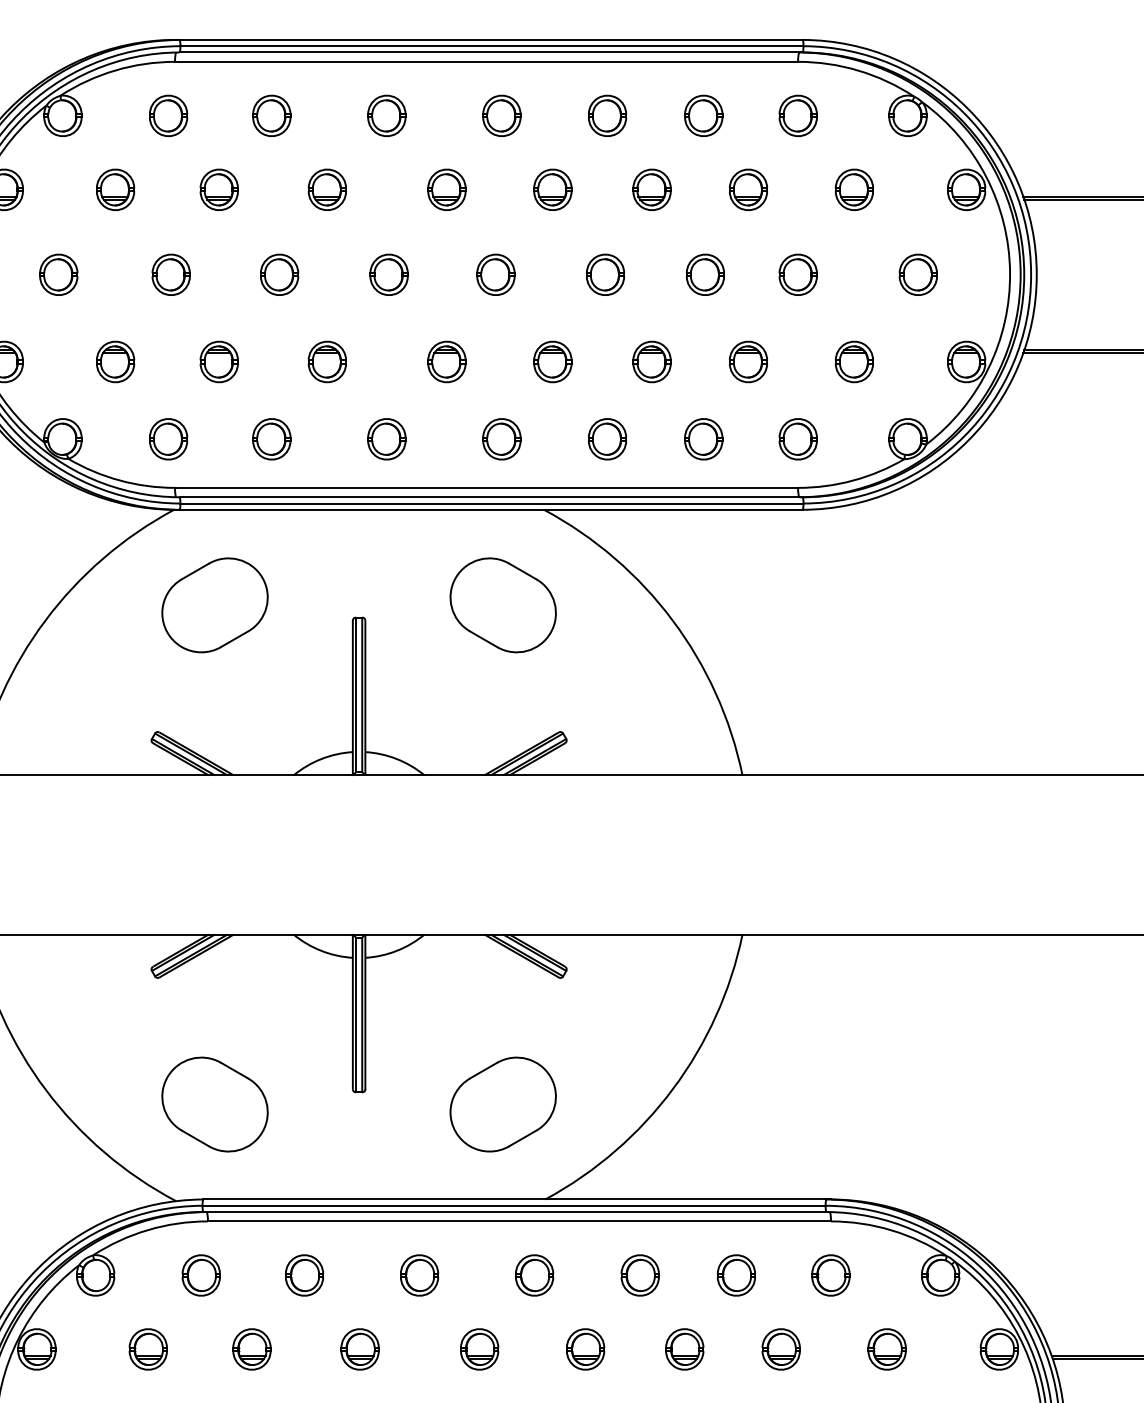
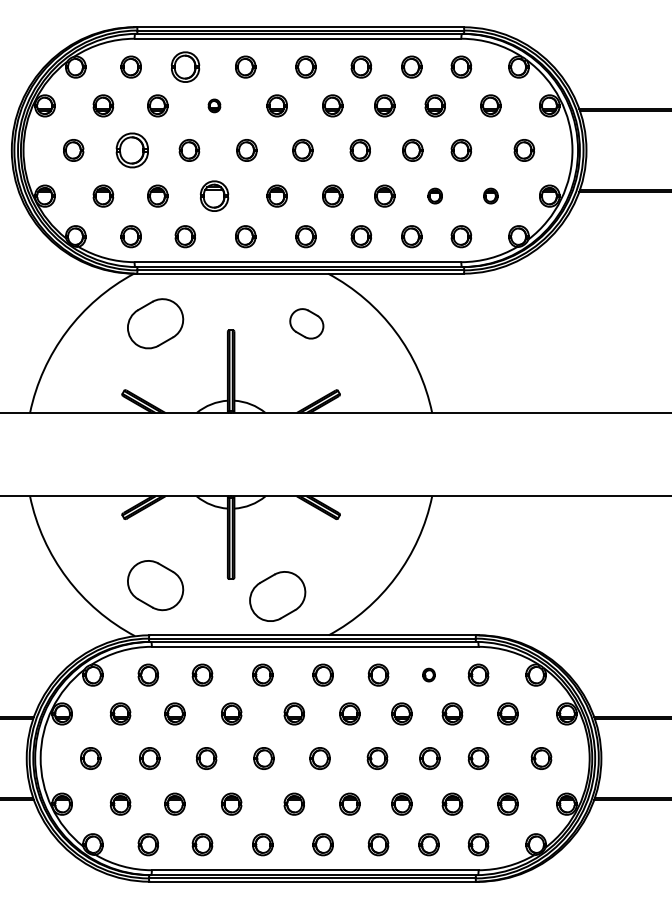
part: (270, 114) -> (184, 66), size x1.4
part: (327, 189) -> (214, 105), size x0.6
part: (171, 274) -> (132, 150), size x1.6
part: (327, 360) -> (214, 195), size x1.4
part: (746, 360) -> (434, 195), size x0.7
part: (853, 360) -> (490, 195), size x0.7
part: (502, 604) -> (306, 323), size x0.6
part: (502, 1104) -> (277, 596), moved
part: (735, 1274) -> (428, 674), size x0.6

